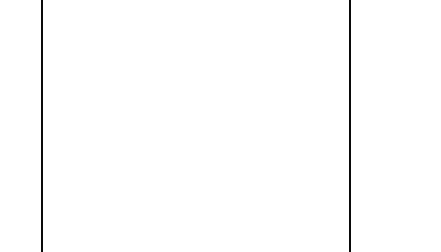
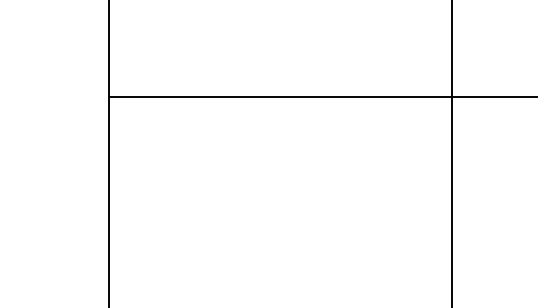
line: (233, 55) -> (322, 97), added

